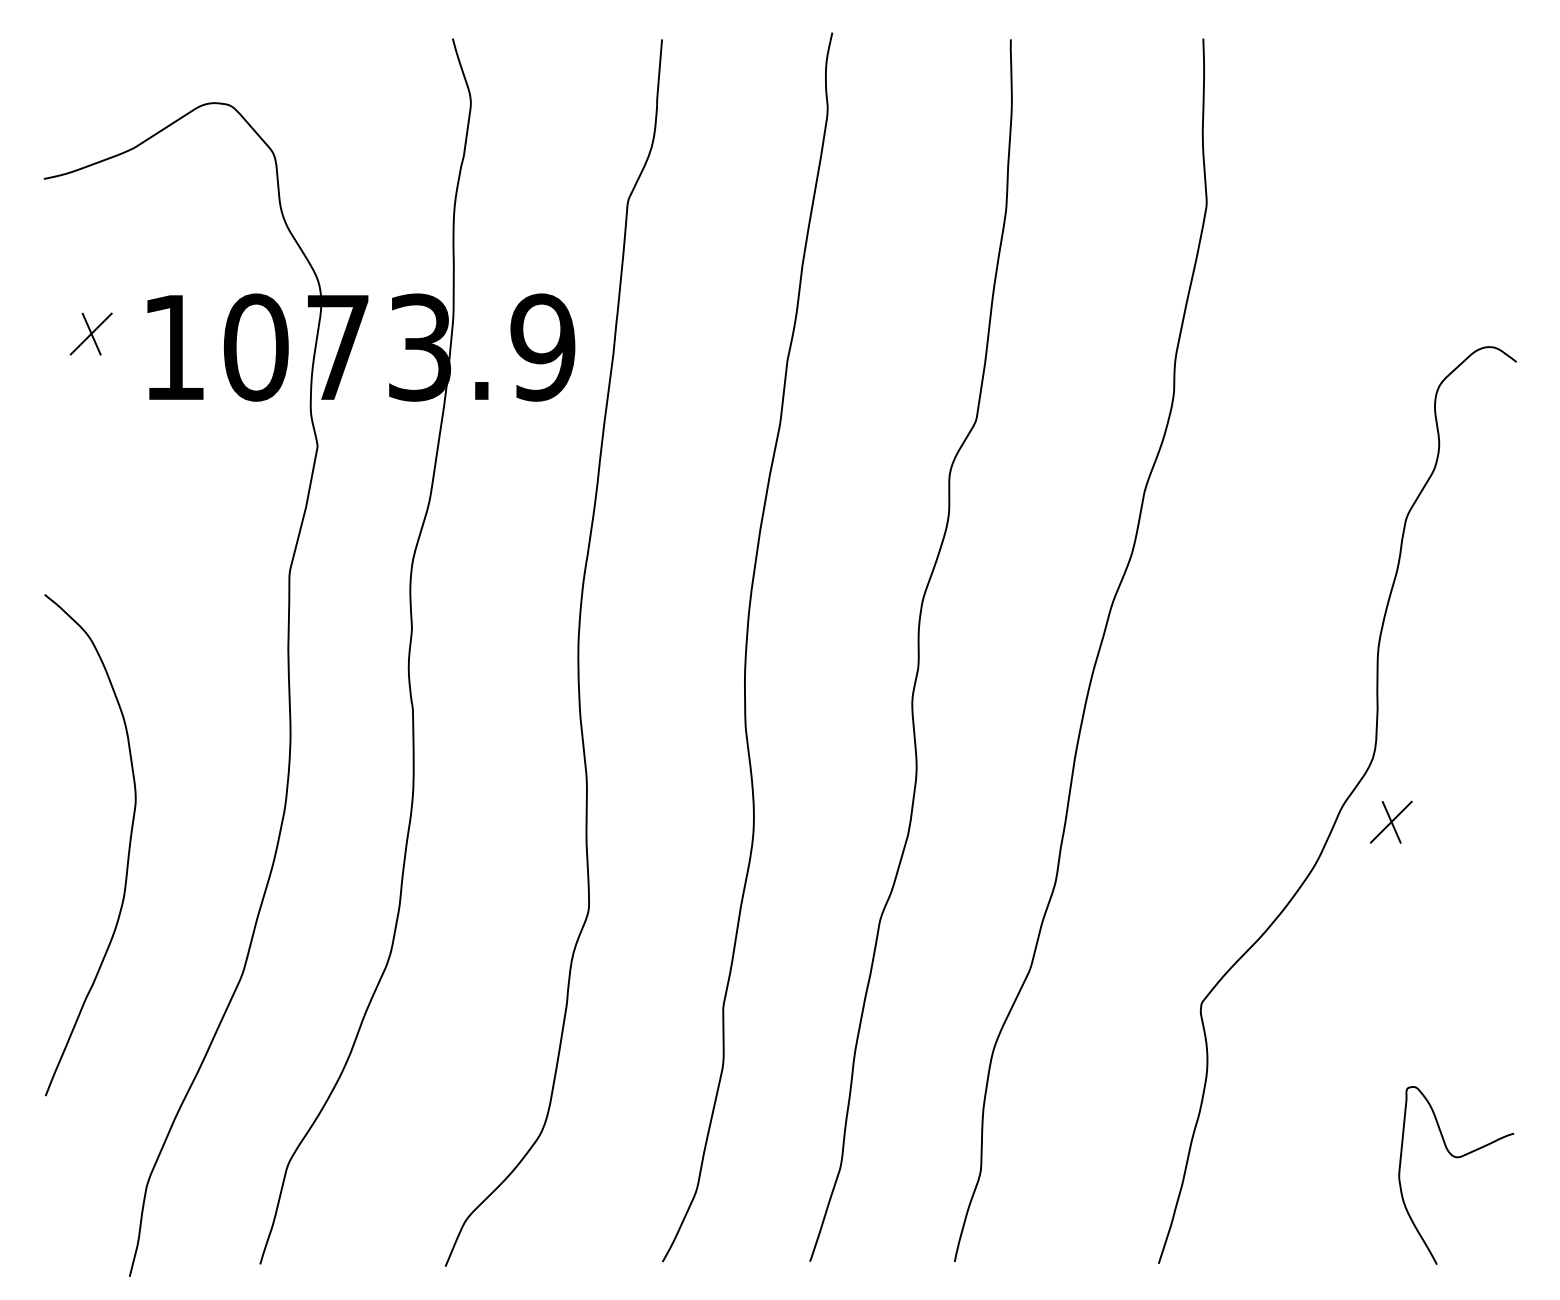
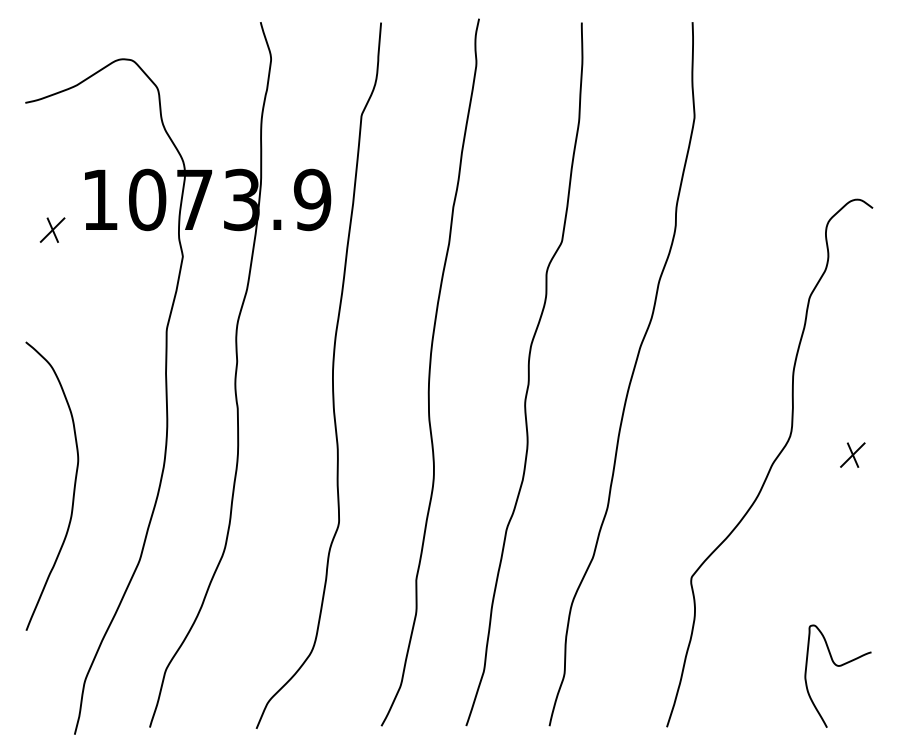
part: (91, 332) -> (52, 229), moved
part: (1390, 821) -> (852, 454), moved

